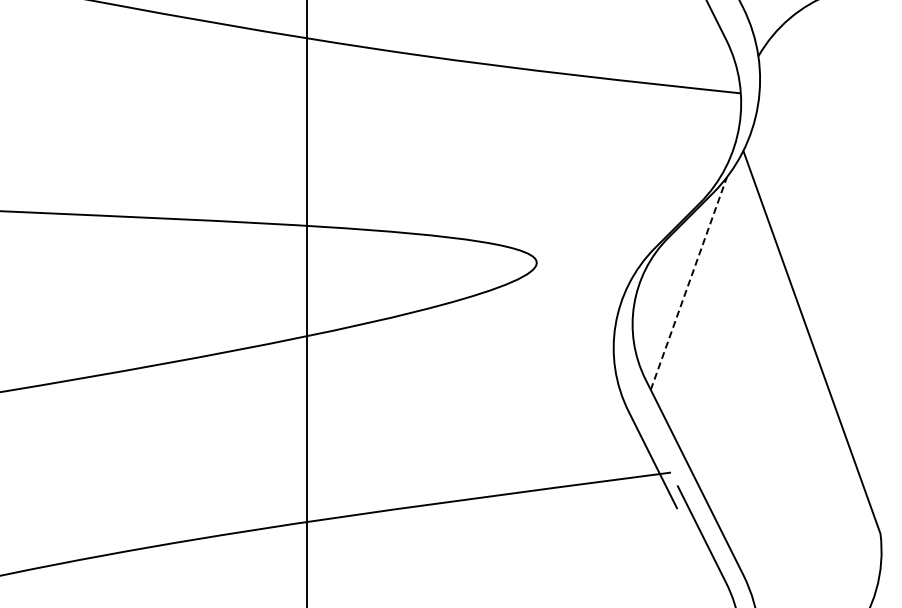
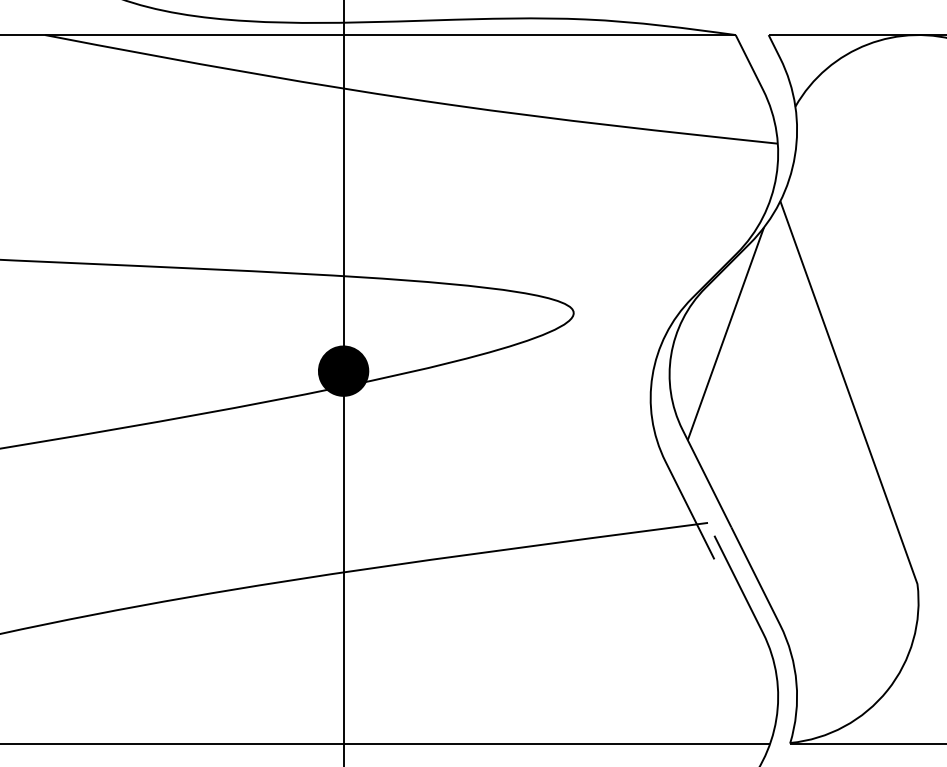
line: (688, 283) -> (725, 333), dashed -> solid
fill: (306, 320) -> (343, 370), added

